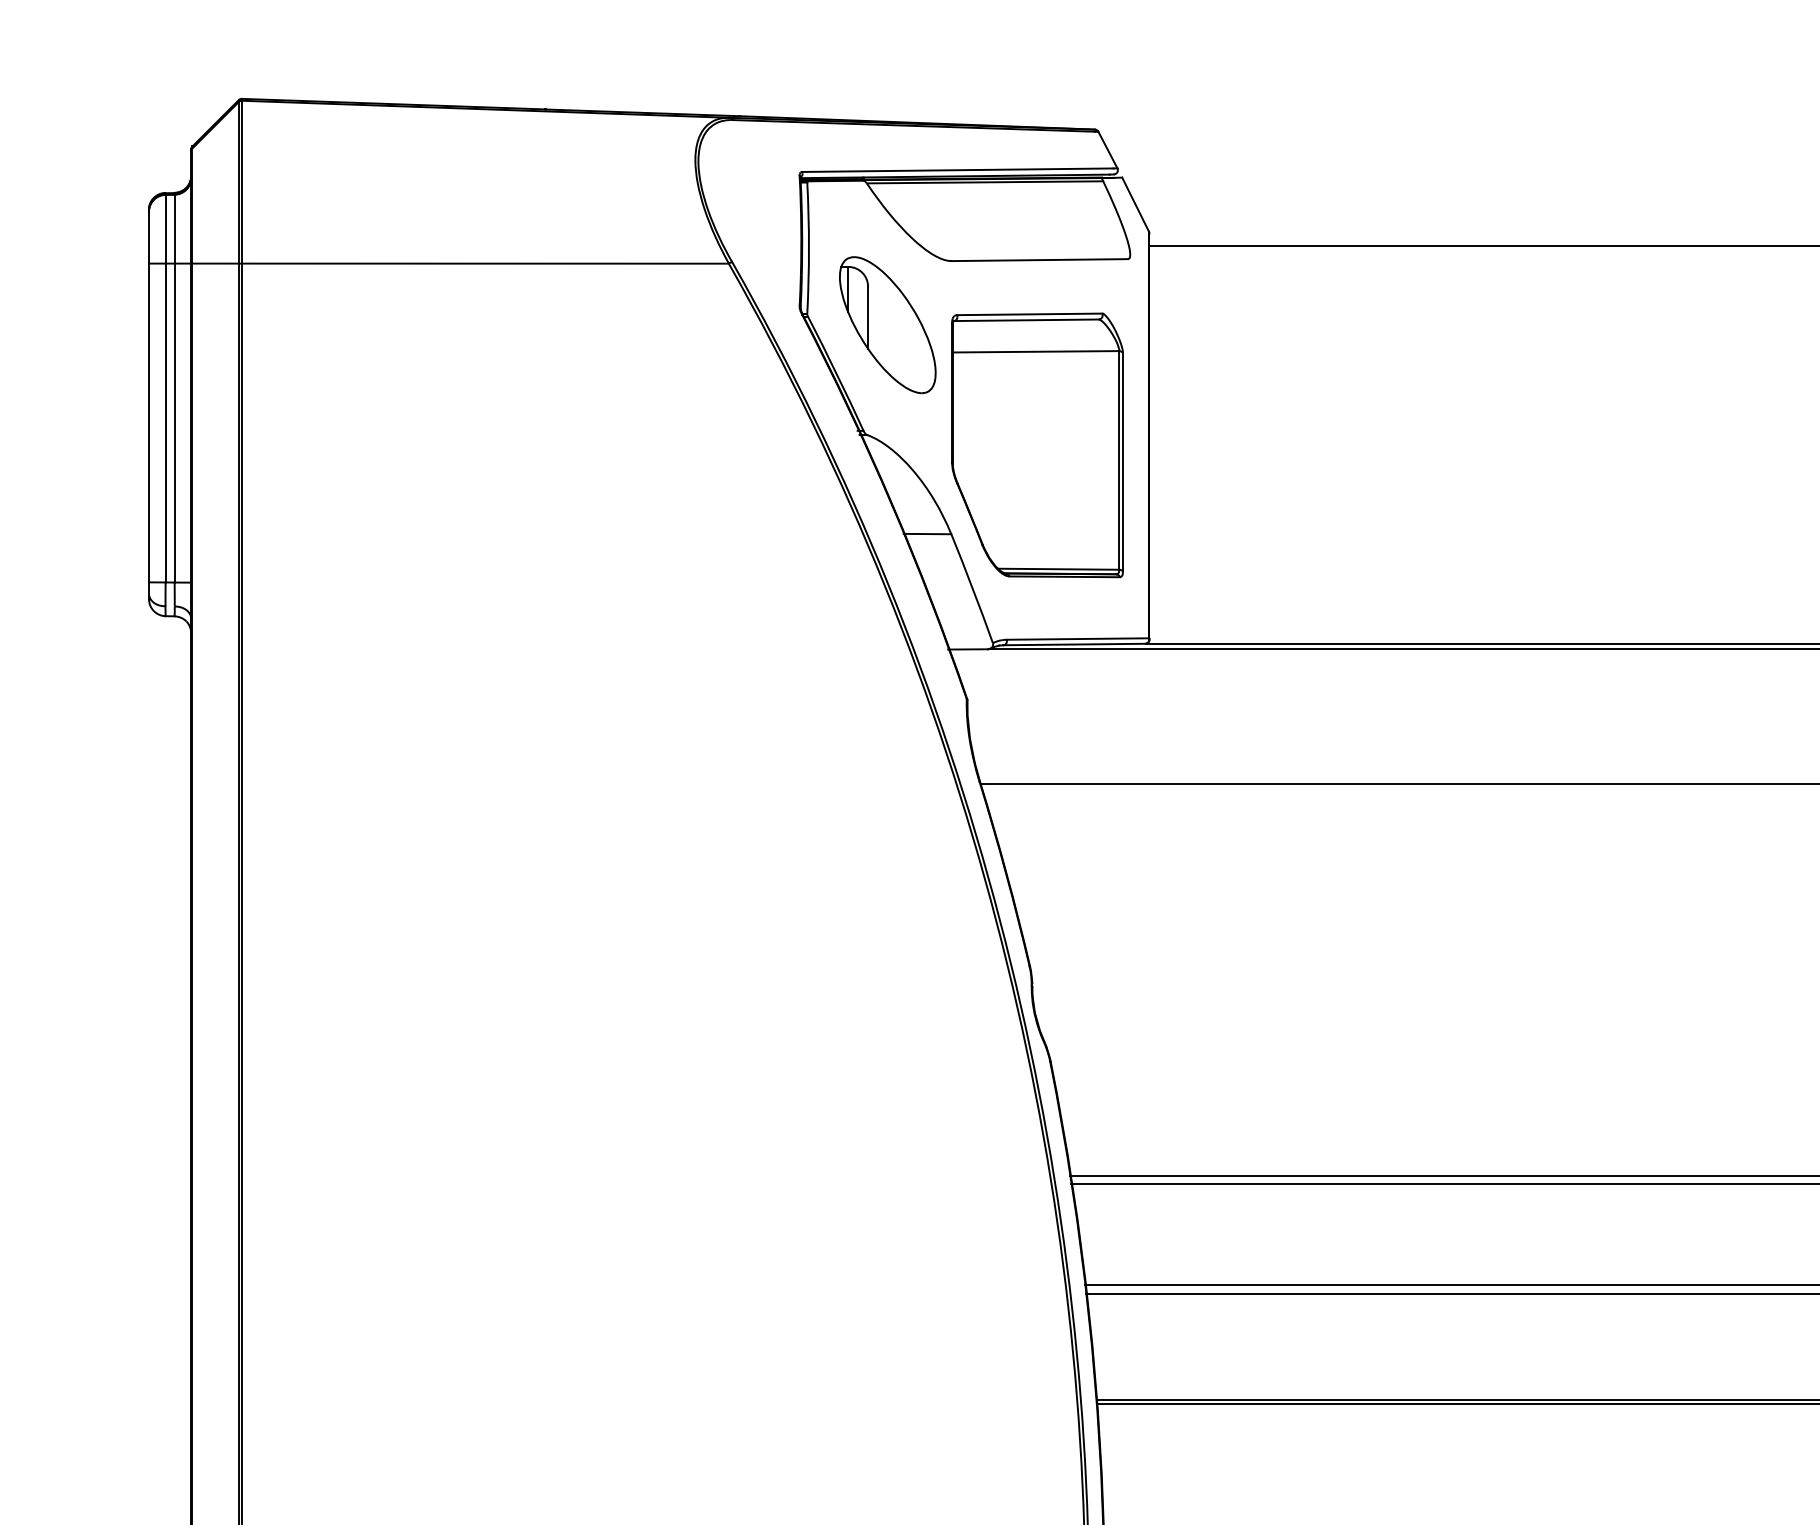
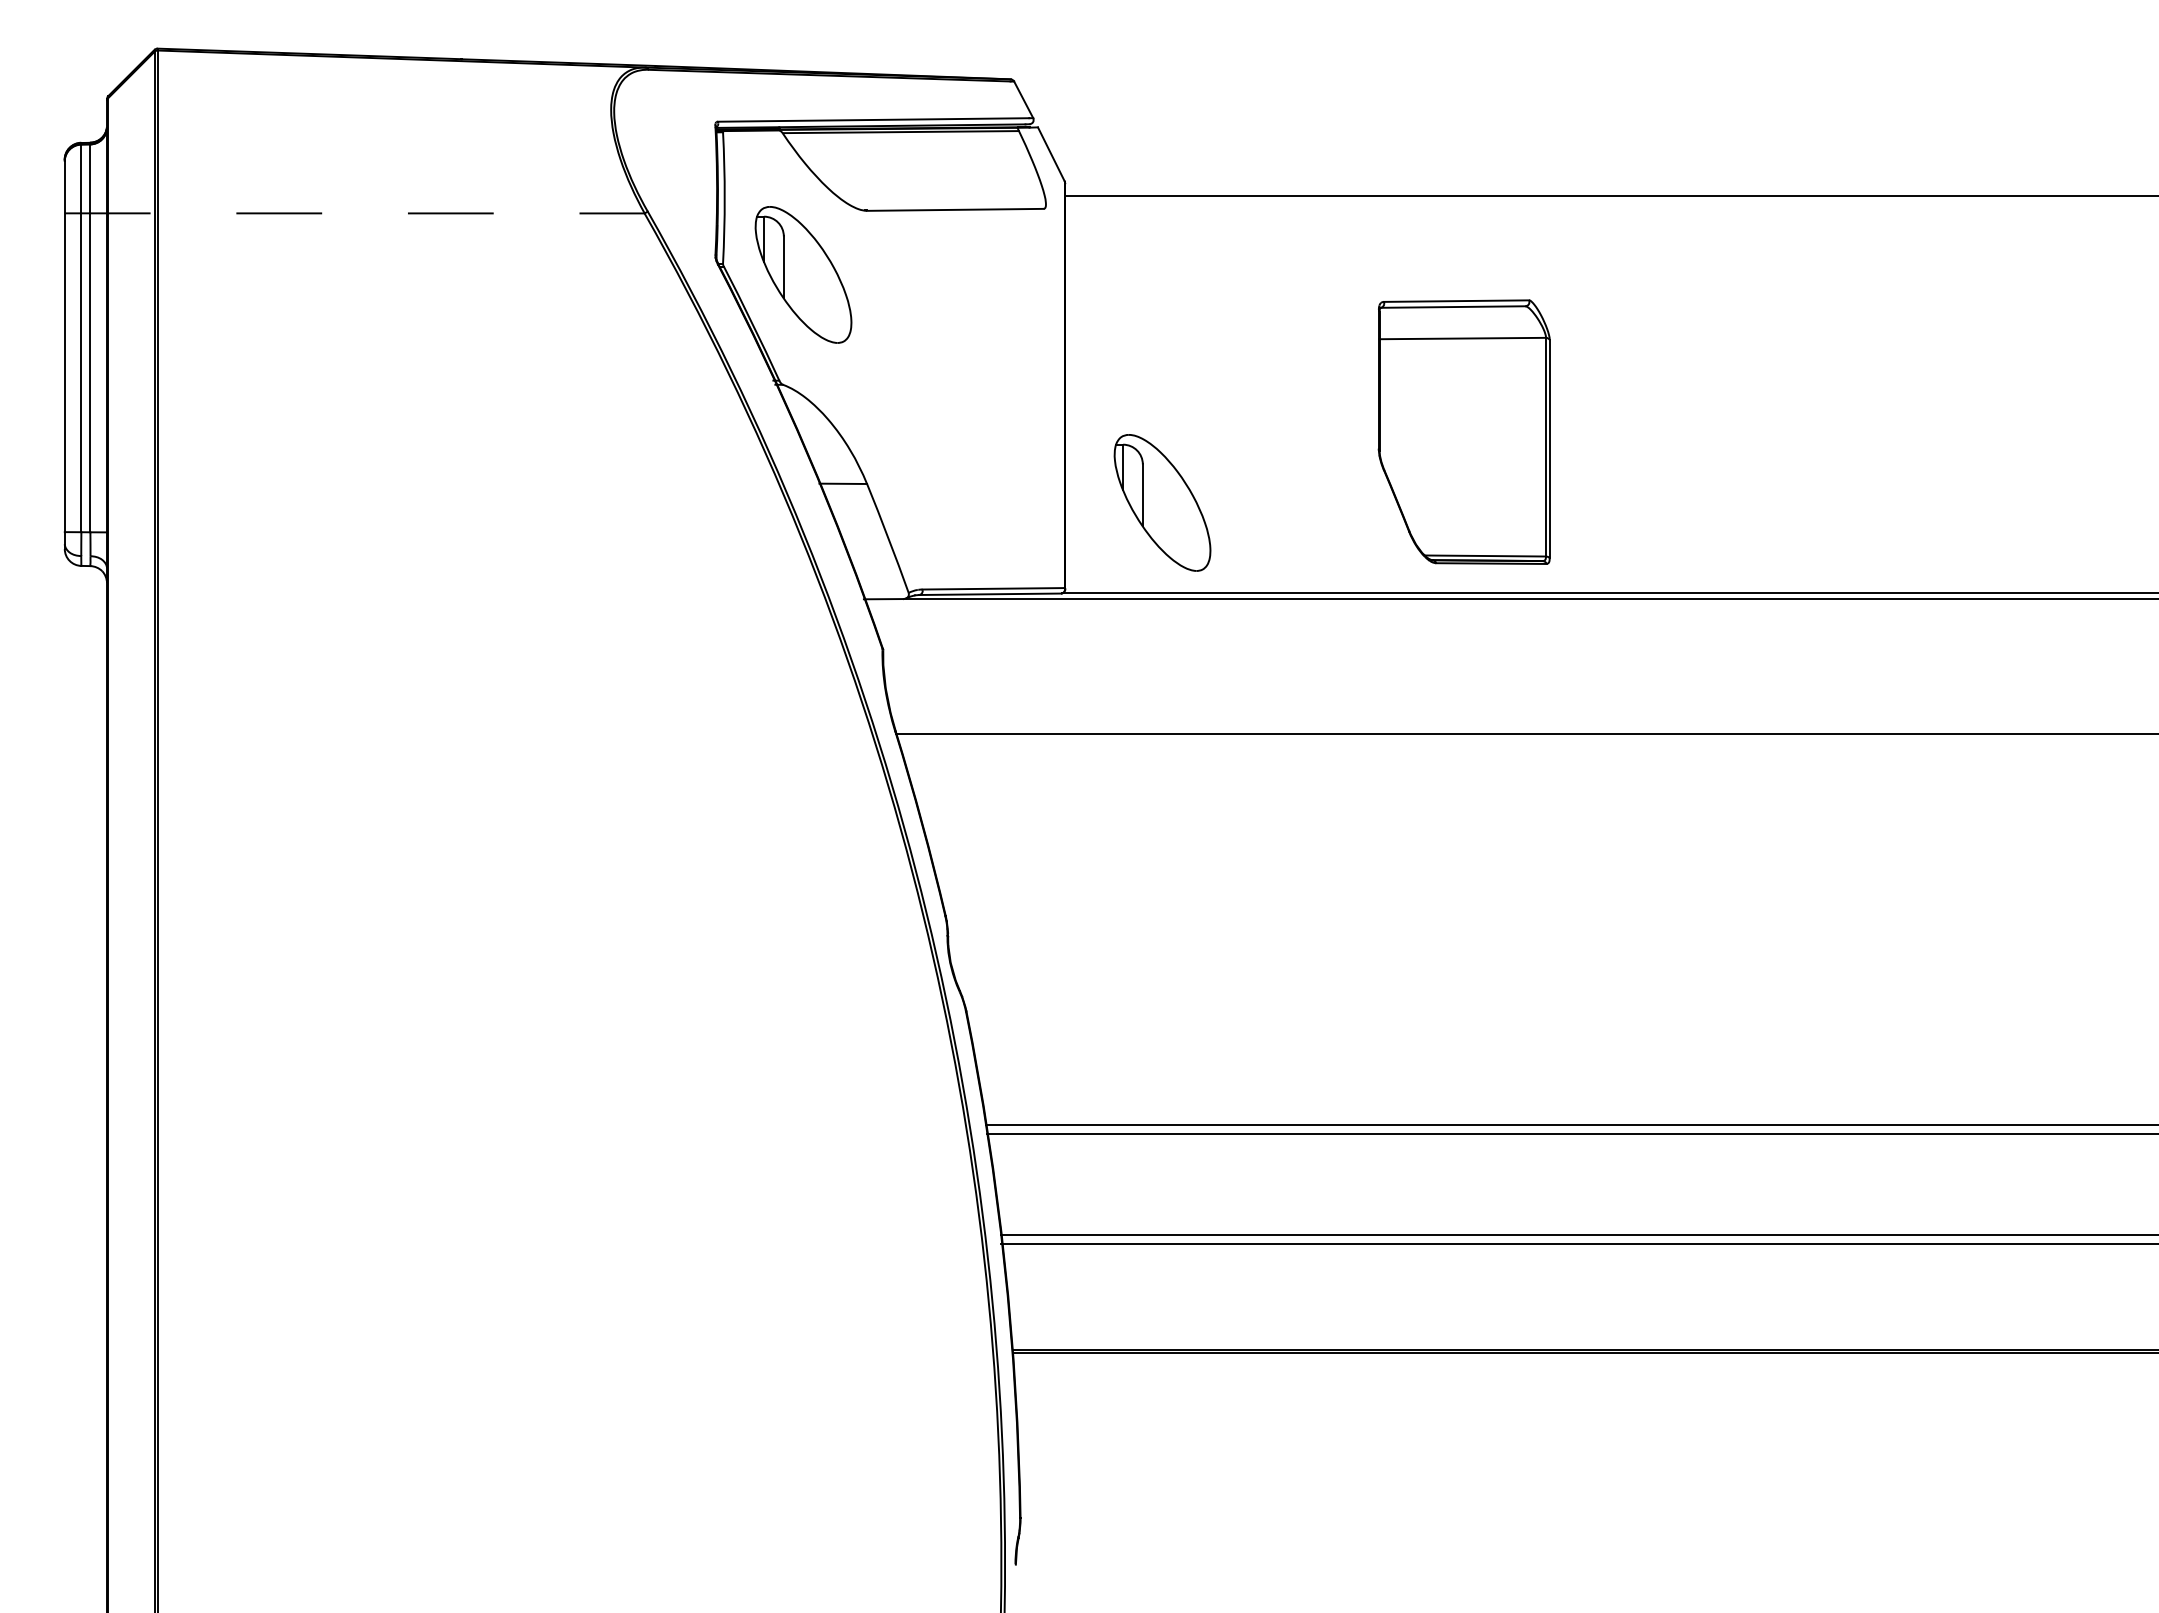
line: (438, 263) -> (354, 213), solid -> dashed
part: (1036, 444) -> (1463, 431), moved
part: (1246, 552) -> (1162, 502), added

